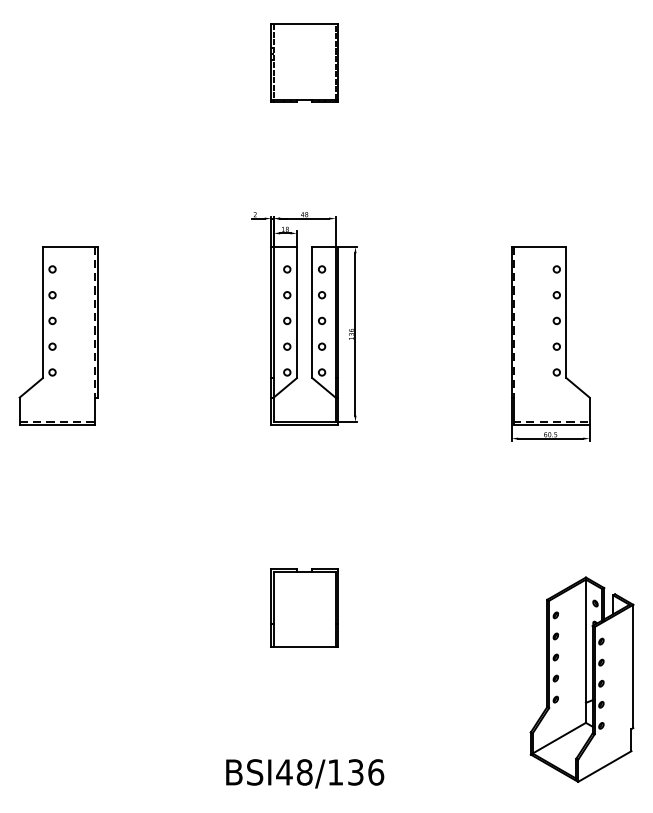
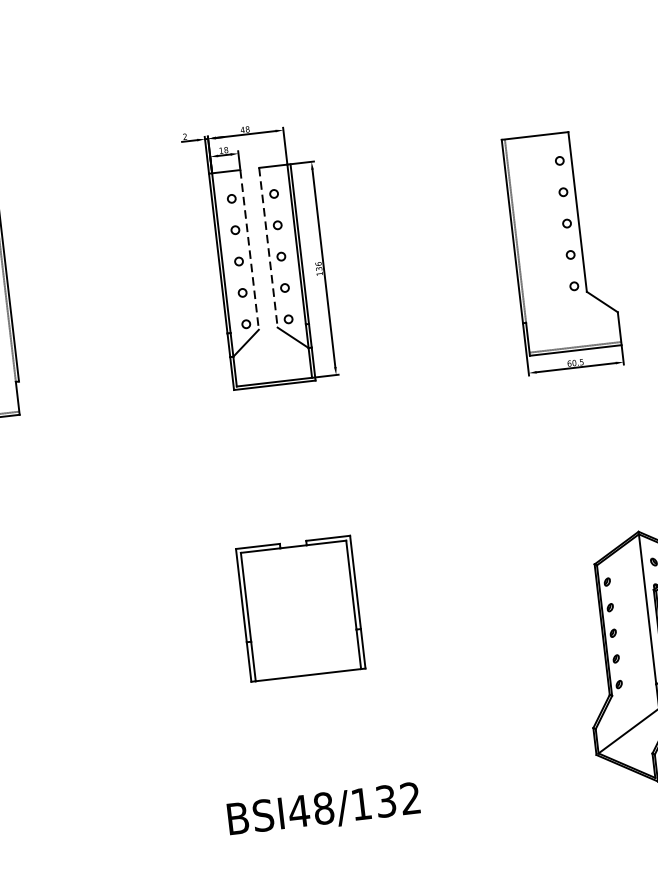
line: (296, 312) -> (249, 249), solid -> dashed
line: (312, 312) -> (268, 247), solid -> dashed
part: (304, 607) -> (300, 607), size x1.4
text: (376, 772) -> (411, 798), BSI48/136 -> BSI48/132

